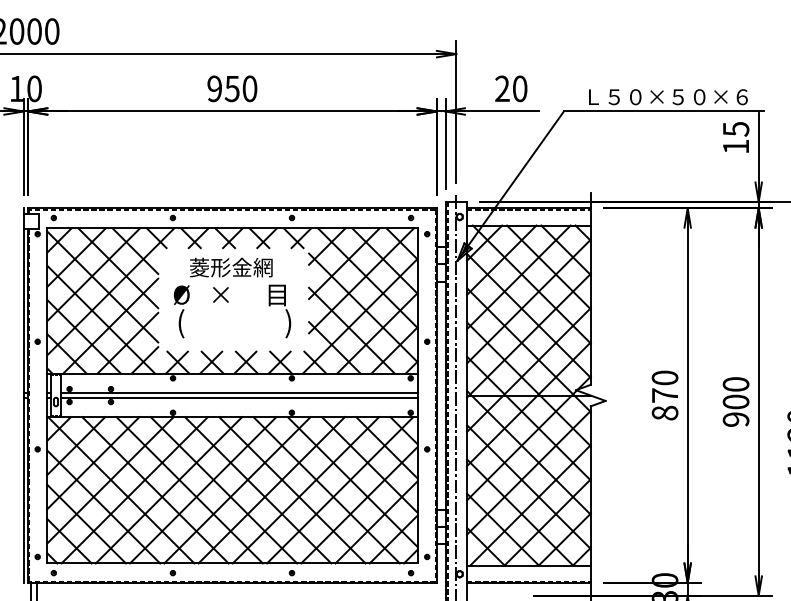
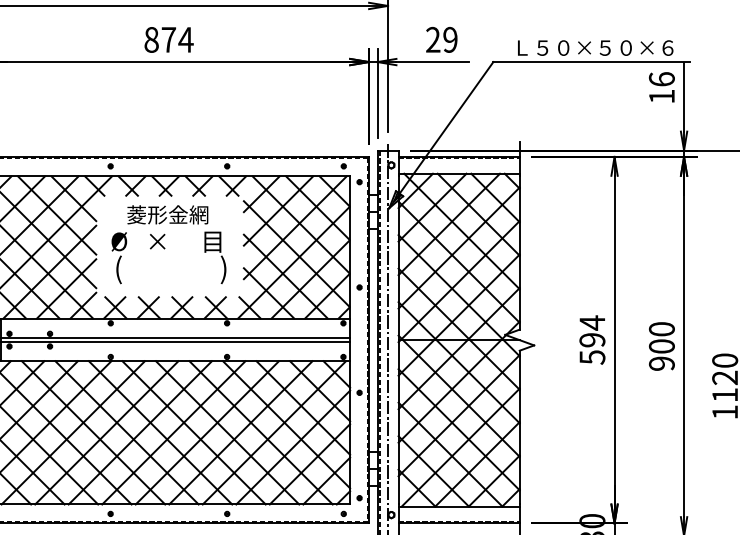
text: (232, 88) -> (168, 39), 950 -> 874
text: (519, 88) -> (449, 39), 20 -> 29
text: (735, 128) -> (661, 78), 15 -> 16
text: (664, 395) -> (591, 340), 870 -> 594

